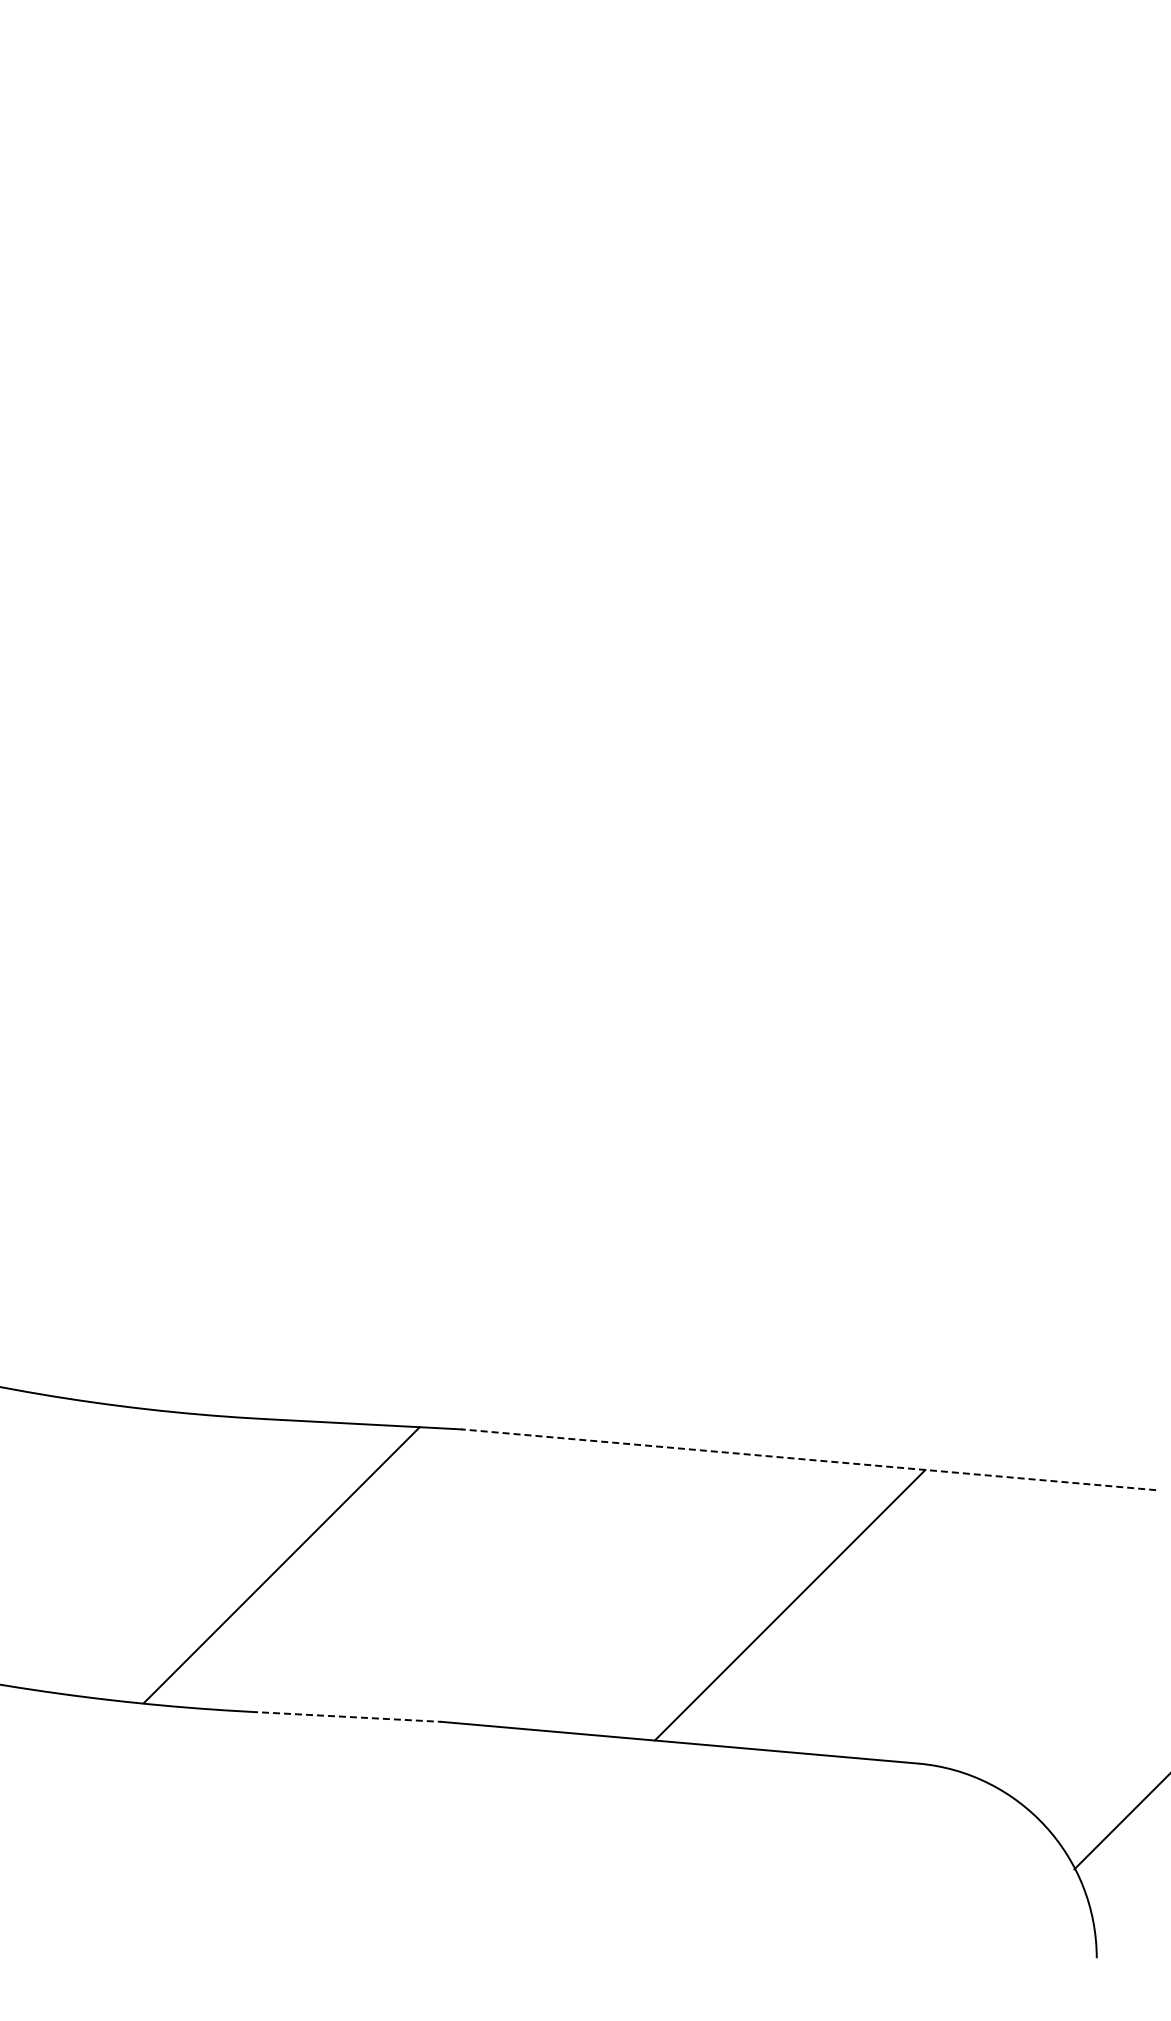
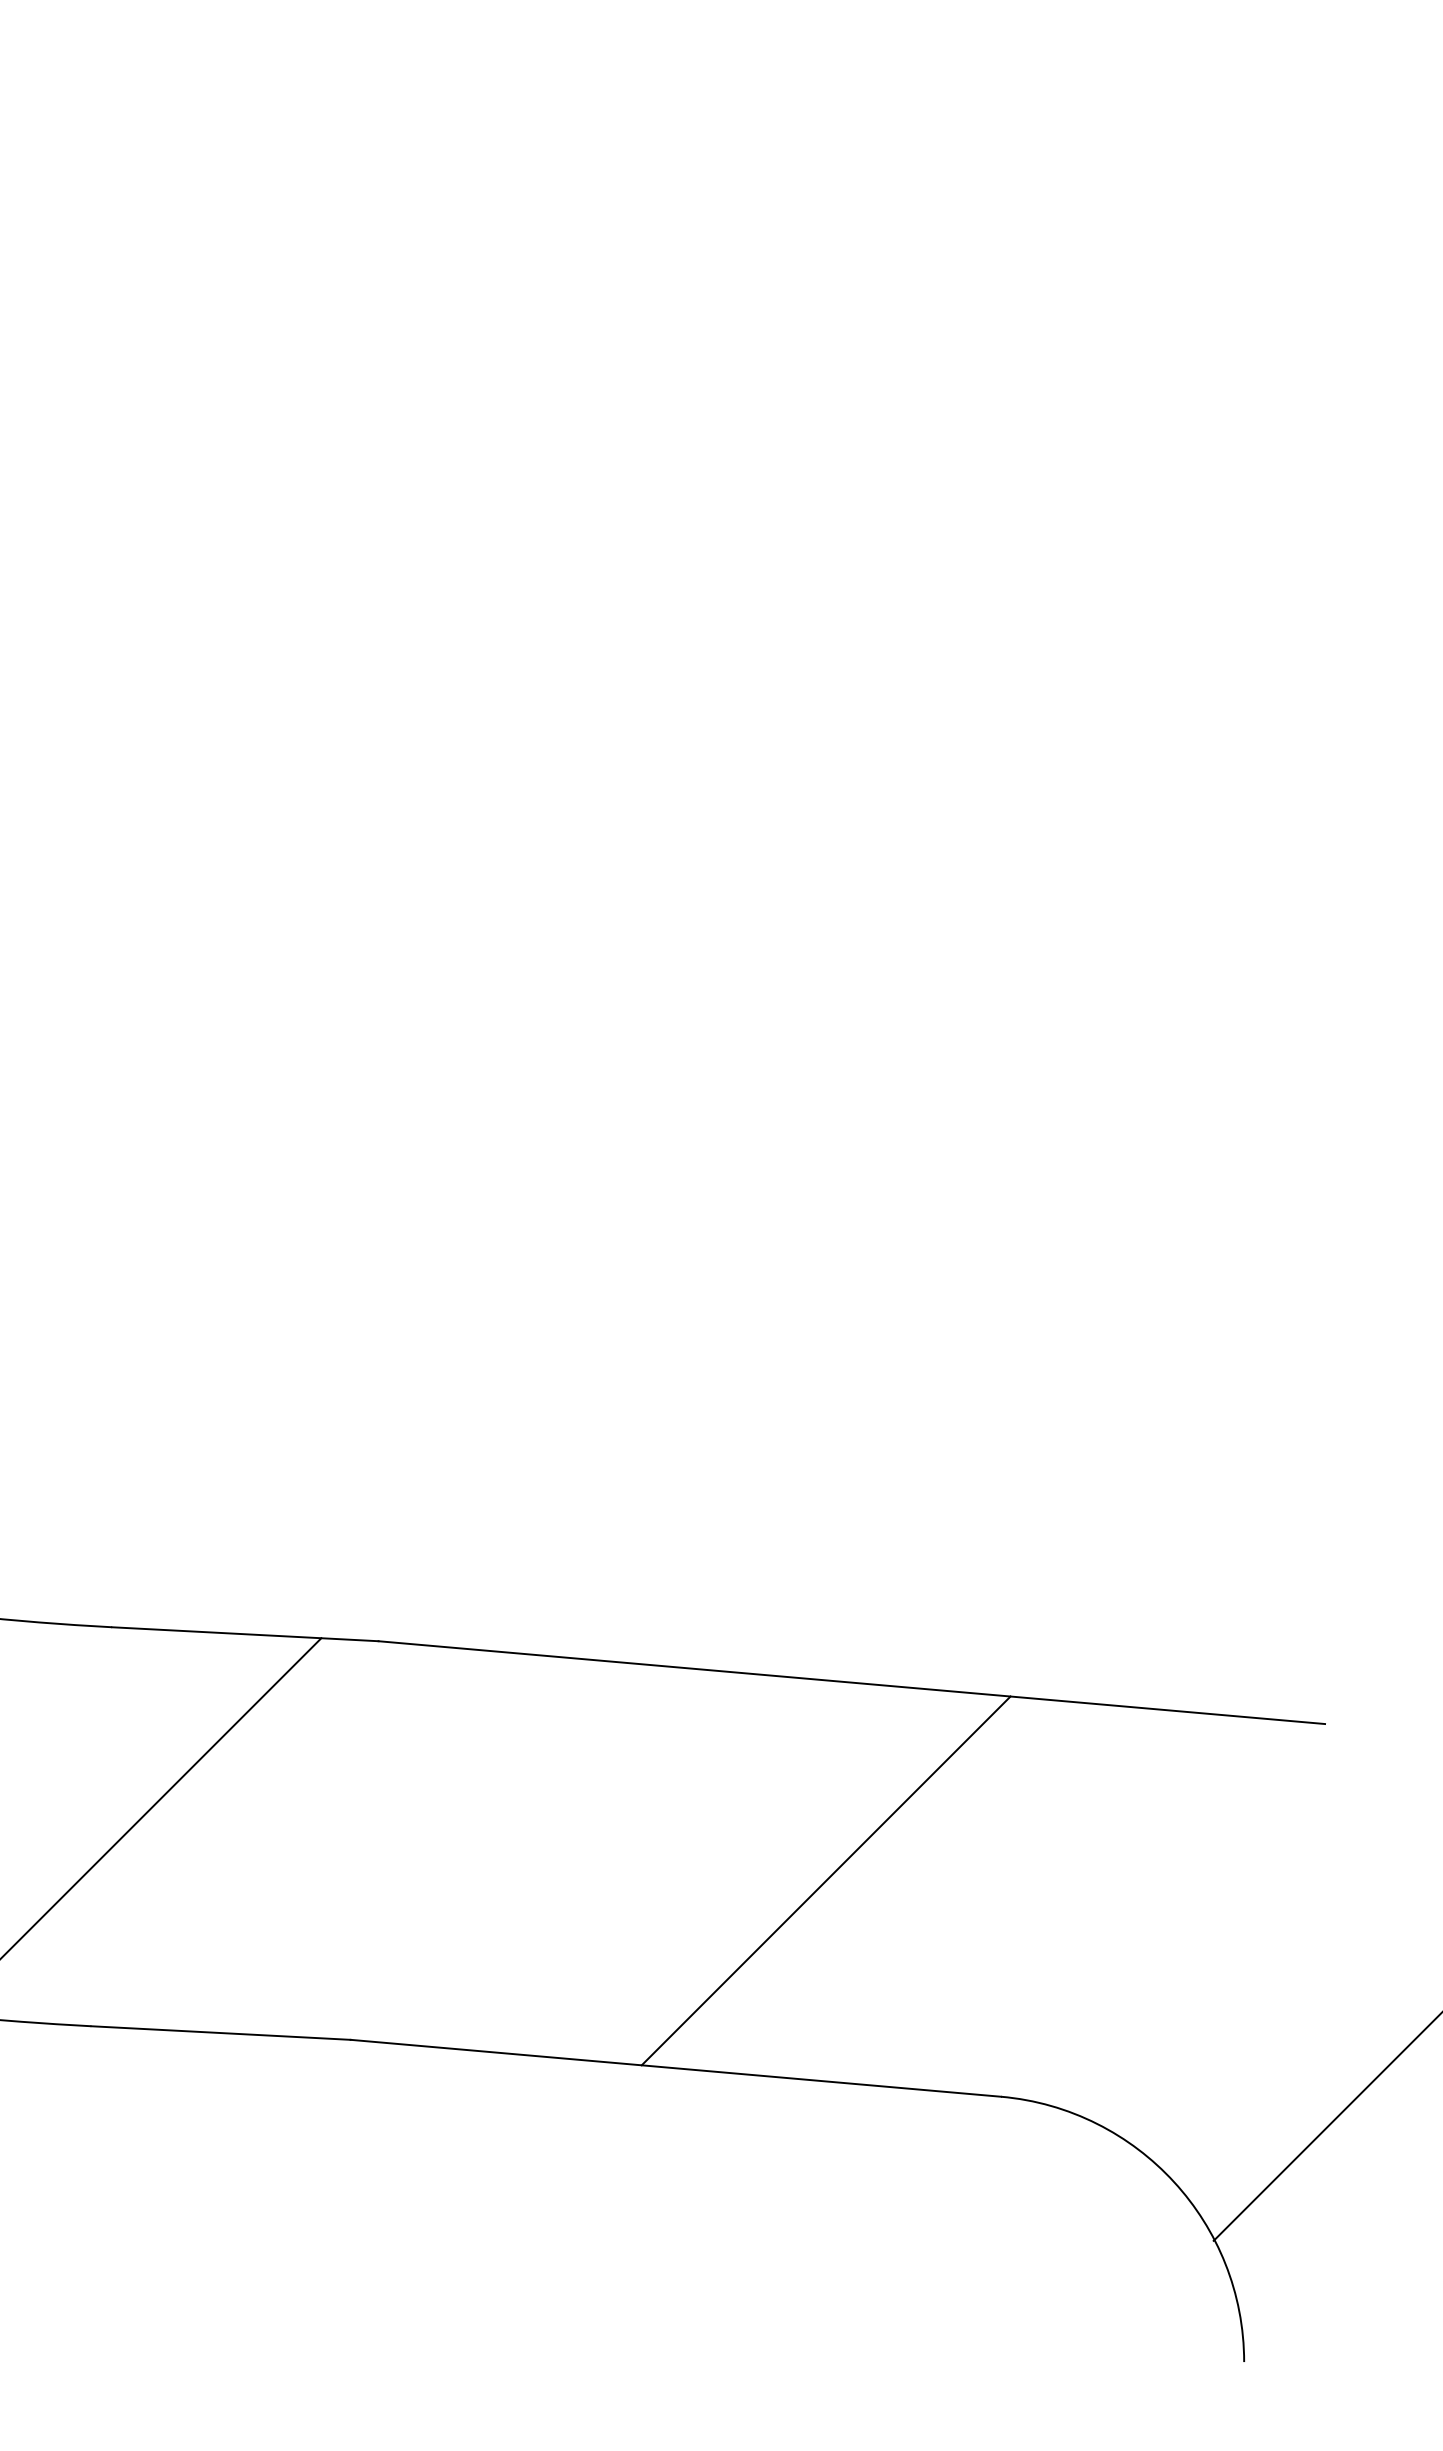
line: (808, 1459) -> (851, 1682), dashed -> solid
line: (346, 1716) -> (221, 2032), dashed -> solid

